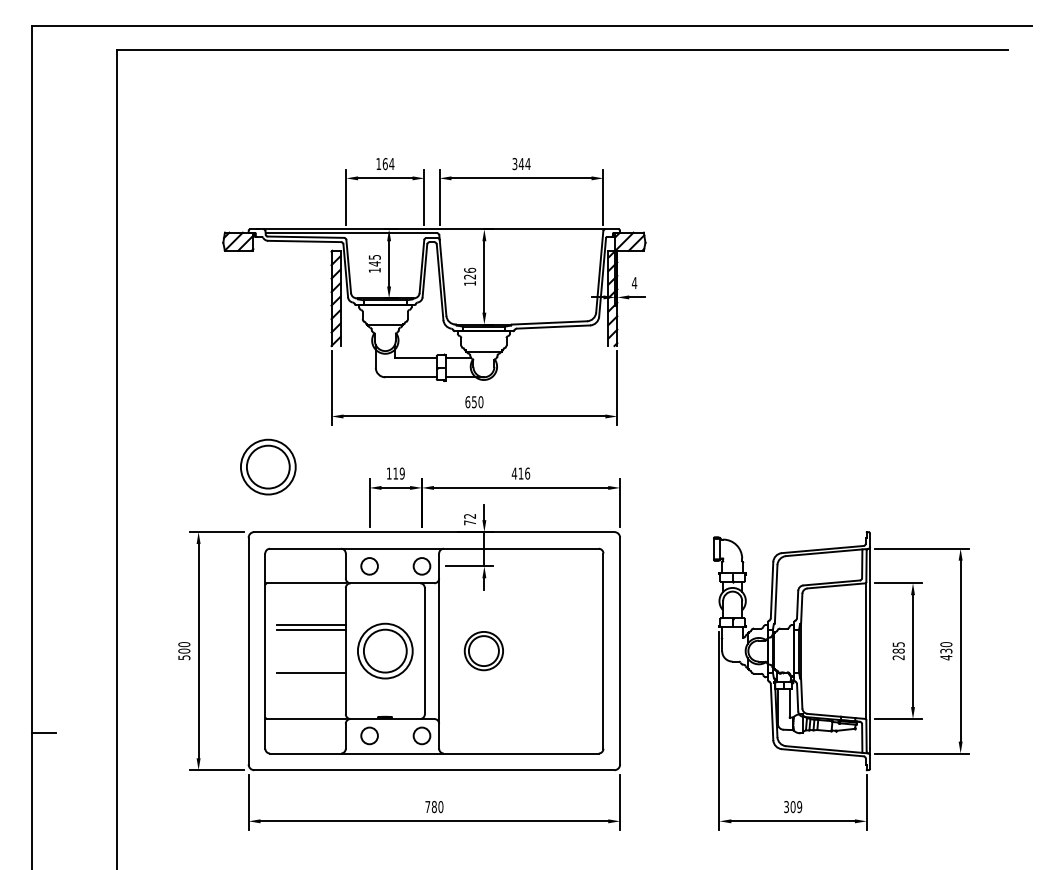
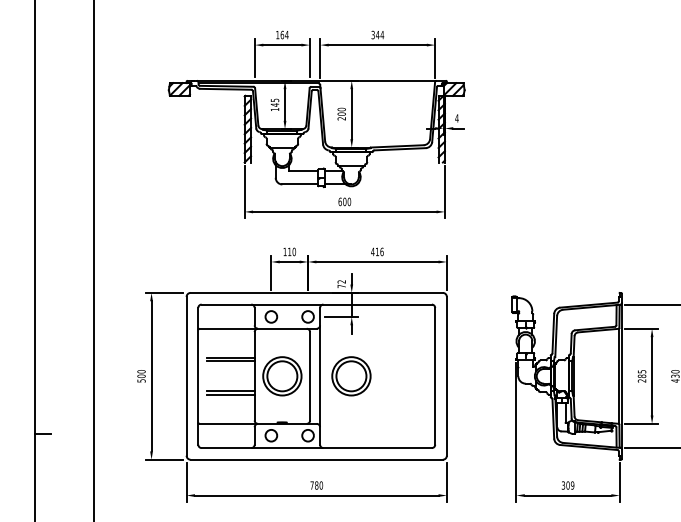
text: (470, 276) -> (342, 113), 126 -> 200
text: (473, 402) -> (344, 202), 650 -> 600
part: (268, 466) -> (200, 246), removed
text: (401, 473) -> (293, 251), 119 -> 110
part: (483, 650) -> (351, 375), size x1.43
line: (311, 677) -> (230, 394), added

